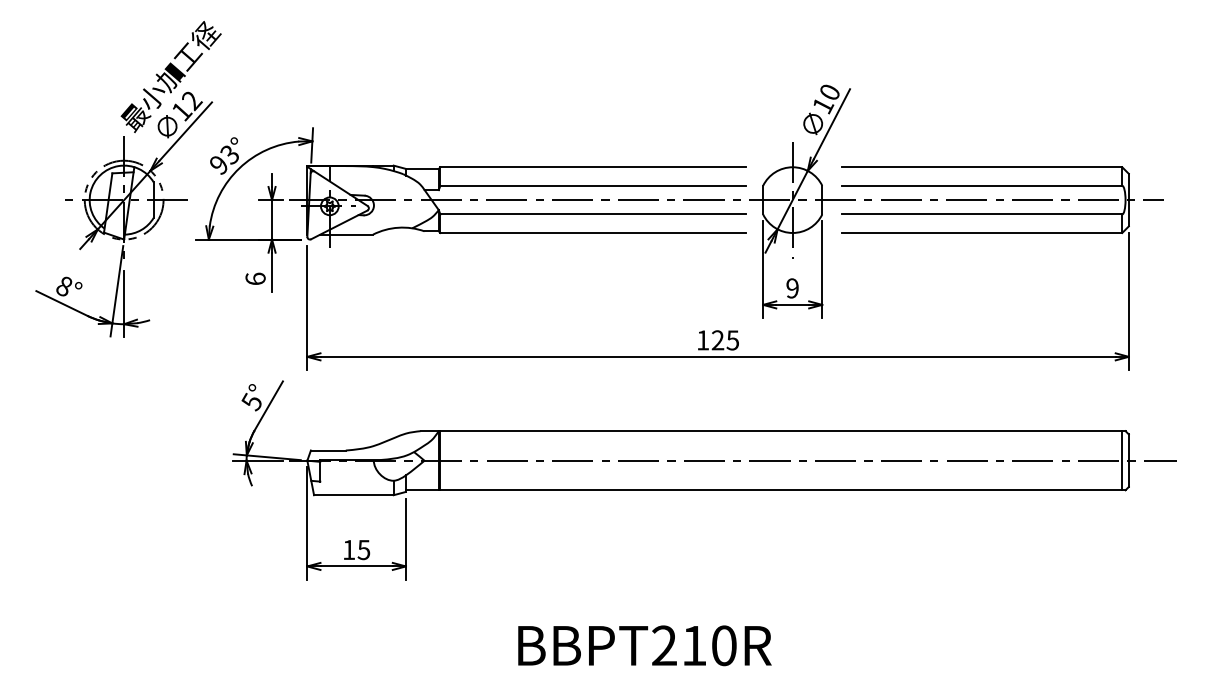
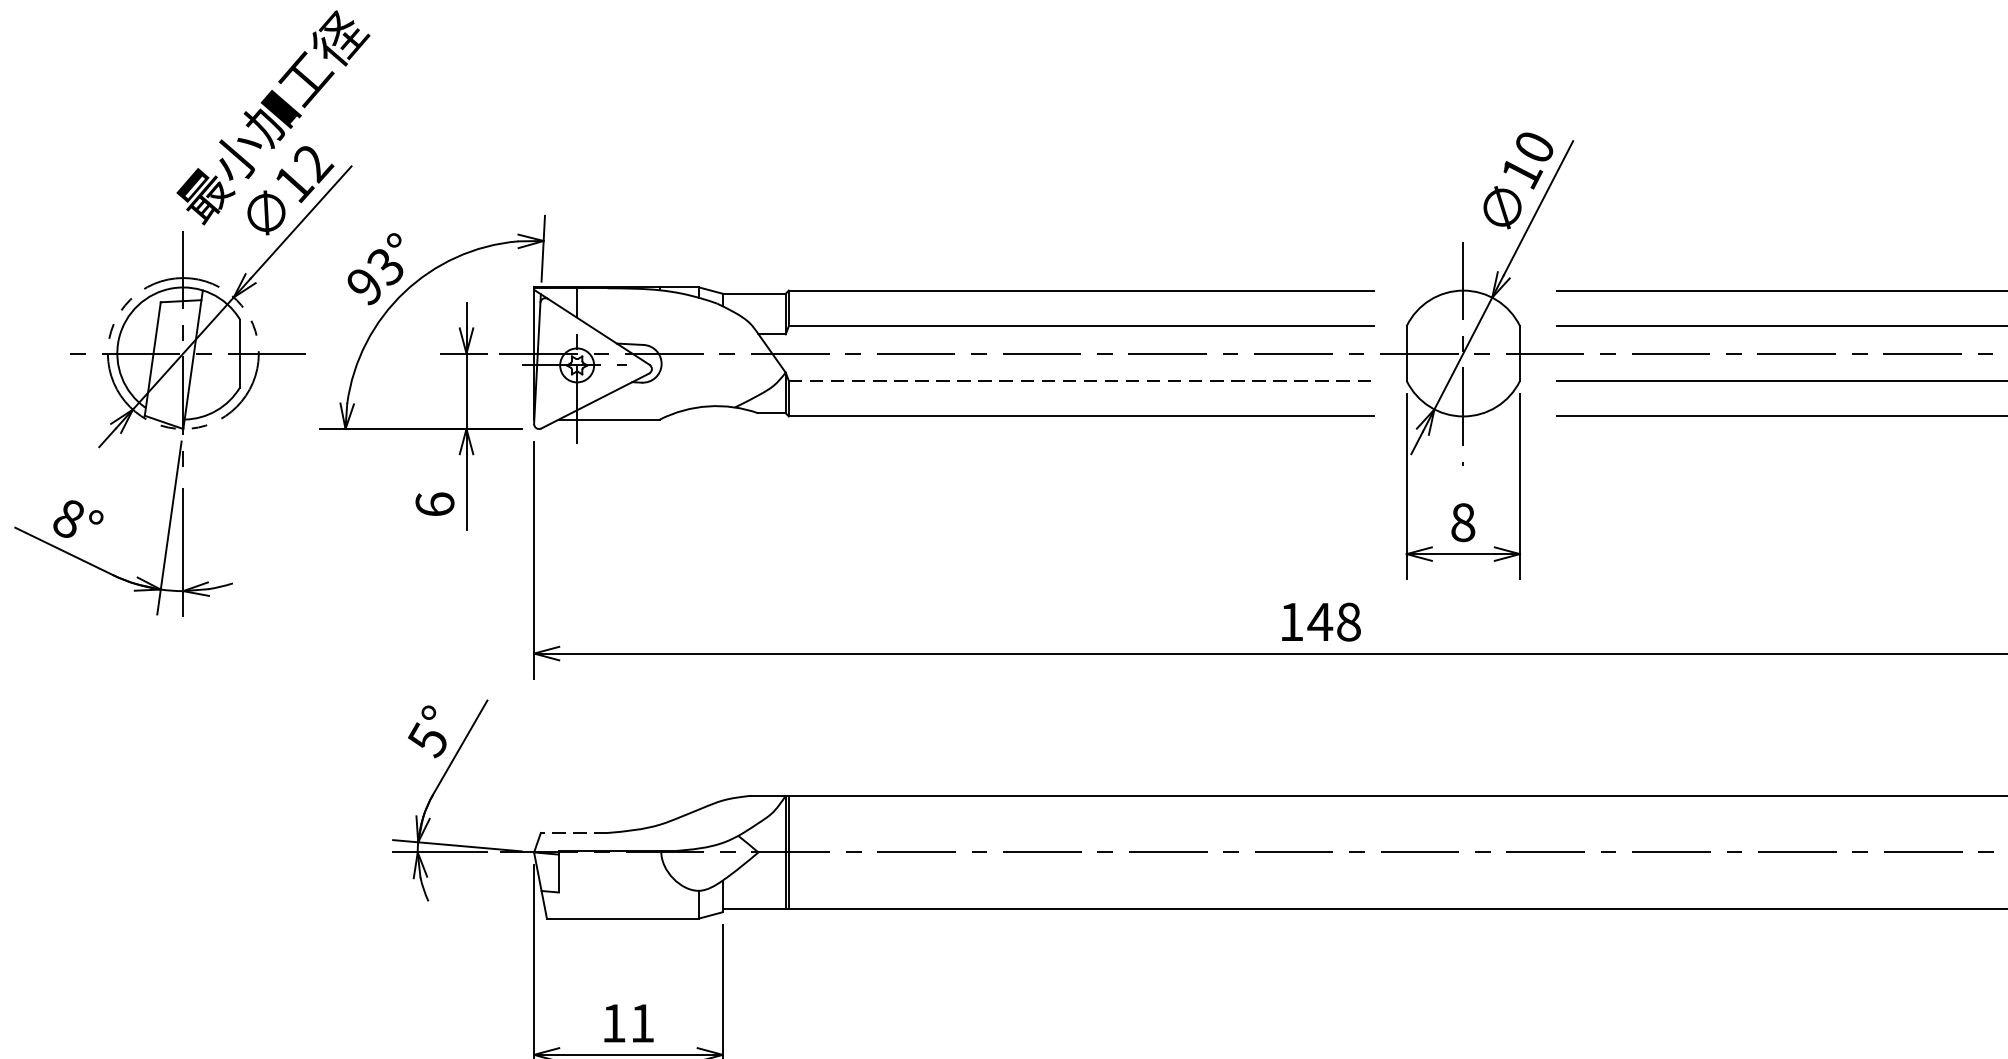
line: (593, 214) -> (1081, 381), solid -> dashed
text: (792, 288) -> (1462, 522), 9 -> 8
text: (725, 340) -> (1334, 622), 125 -> 148
line: (327, 450) -> (572, 832), solid -> dashed
text: (363, 550) -> (641, 1024), 15 -> 11

